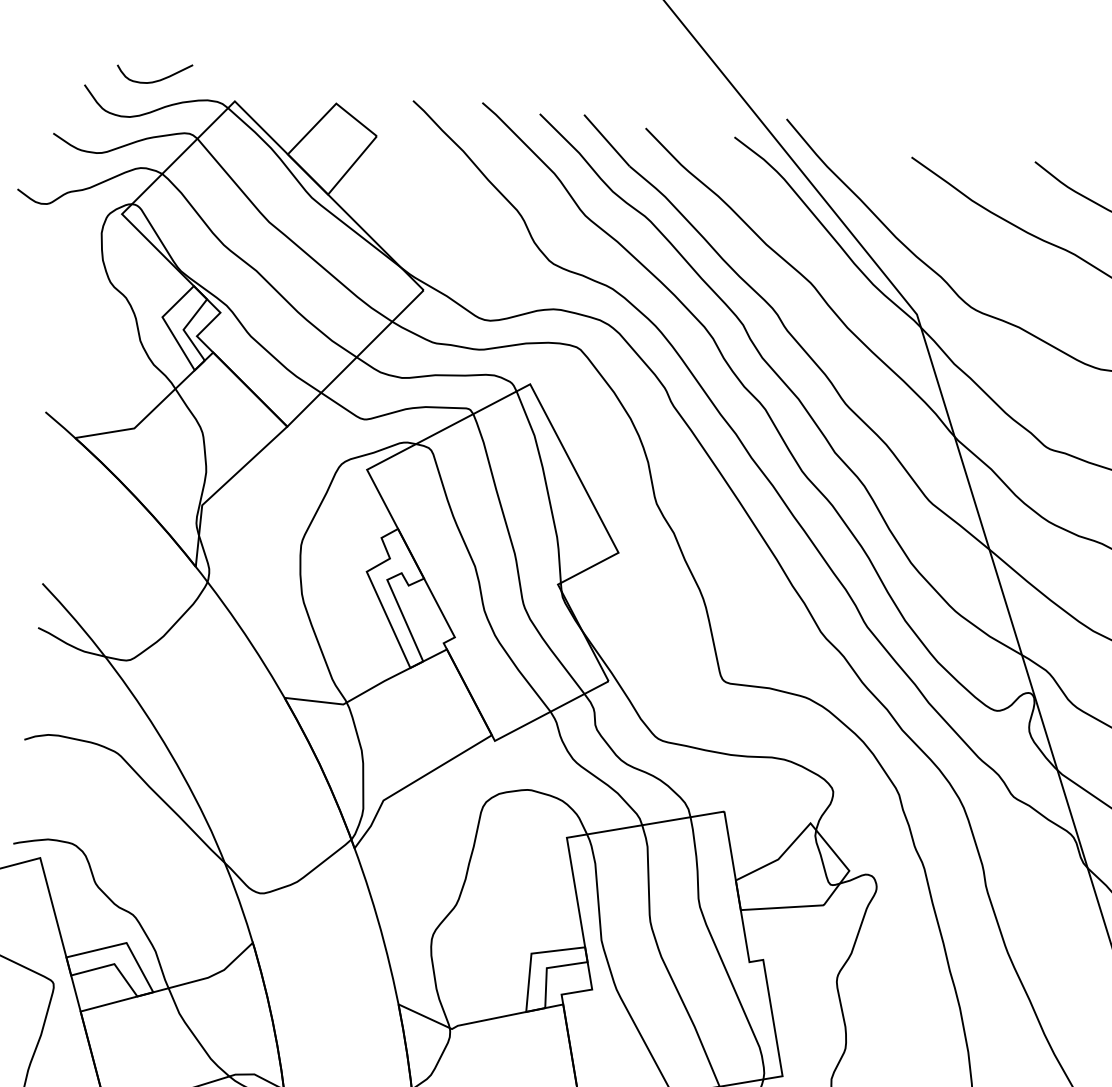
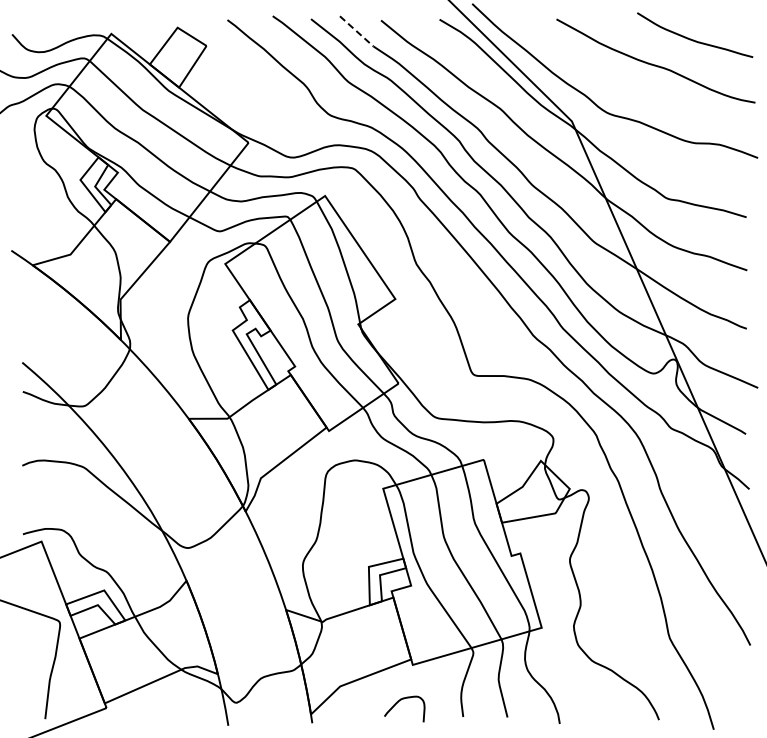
curve: (156, 79) -> (58, 25), removed
line: (606, 140) -> (356, 31), solid -> dashed

